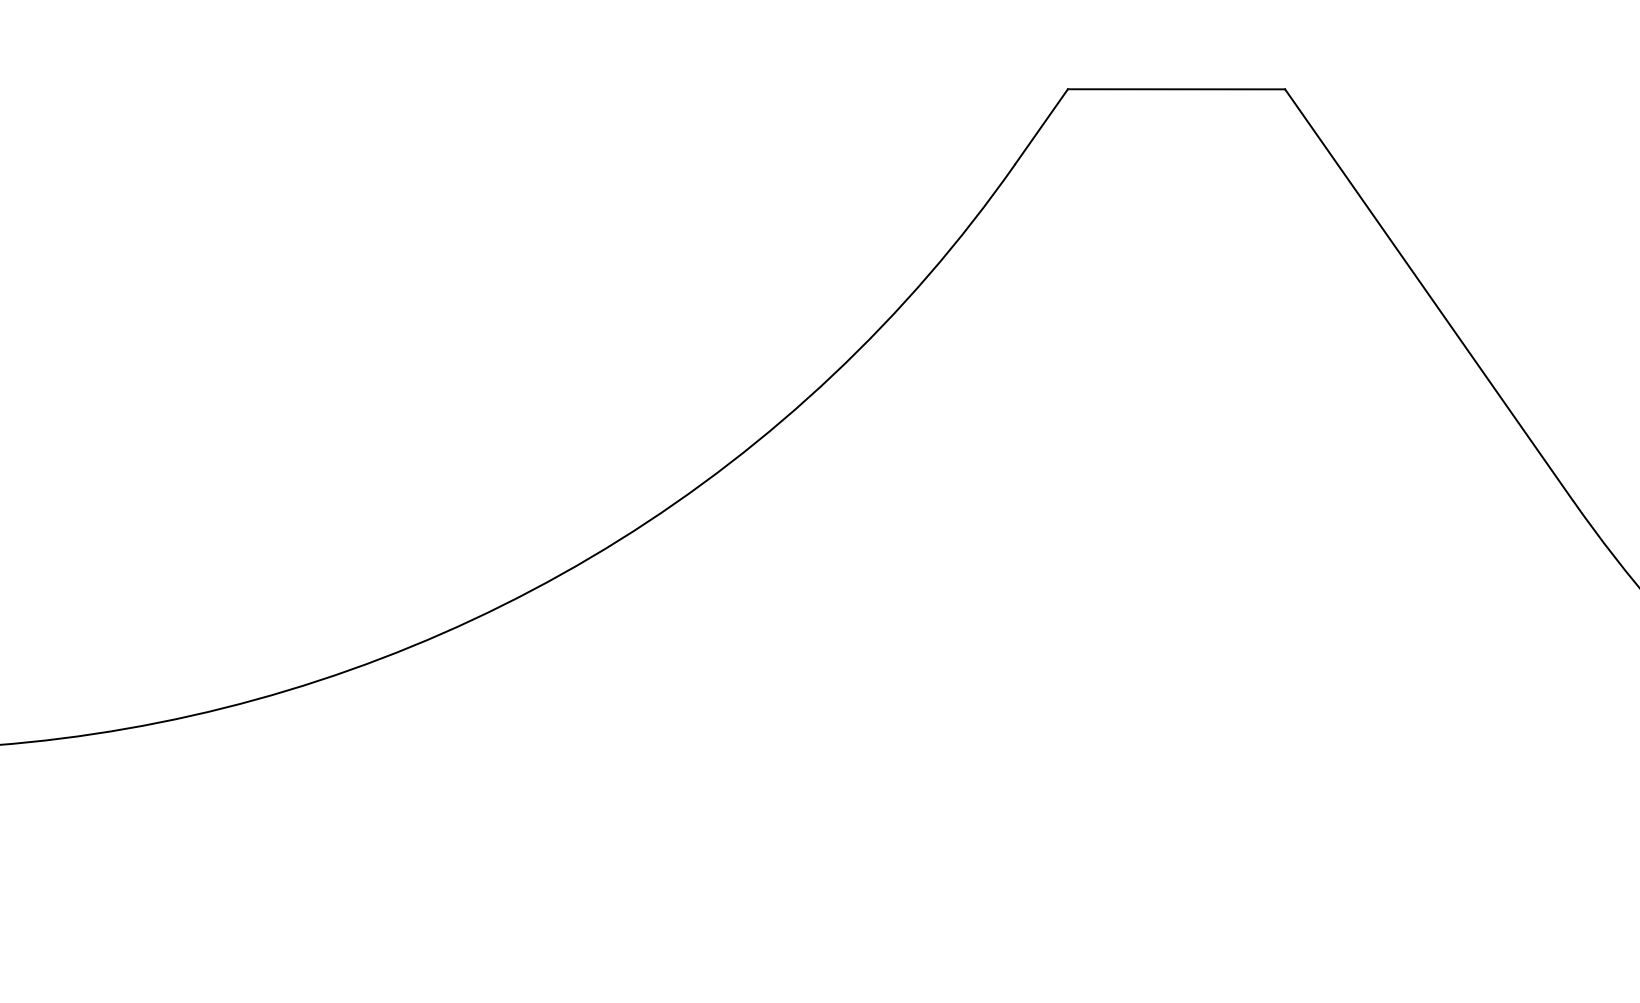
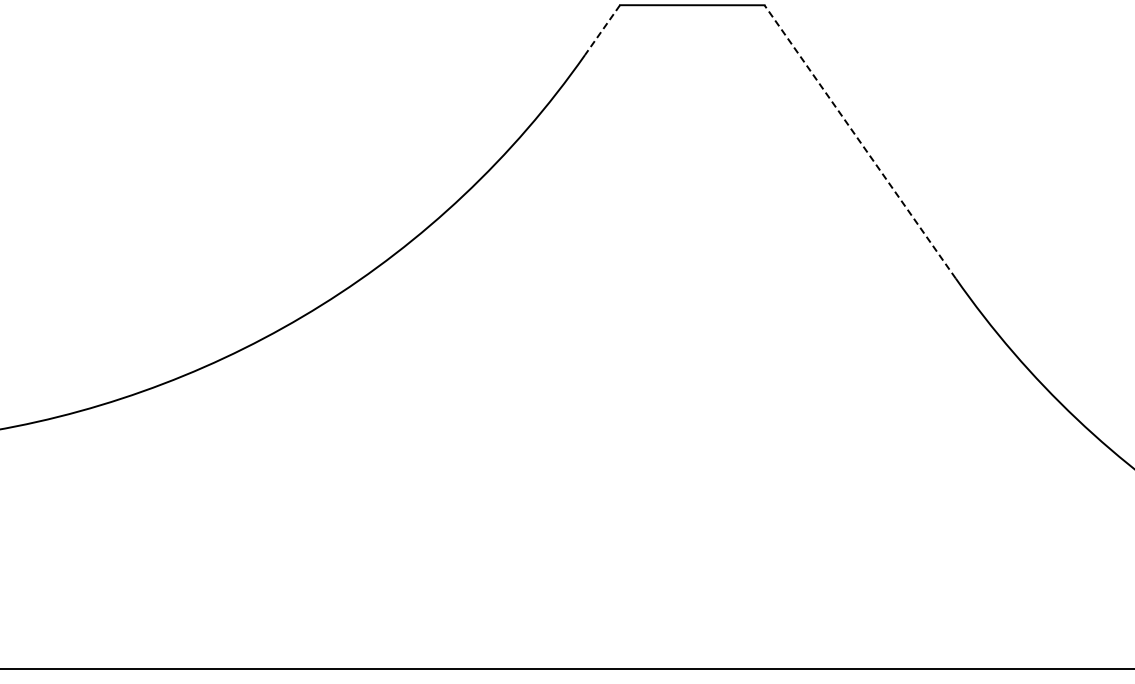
line: (1041, 127) -> (602, 30), solid -> dashed
line: (1429, 294) -> (860, 141), solid -> dashed

